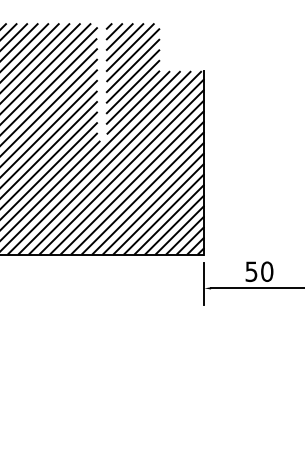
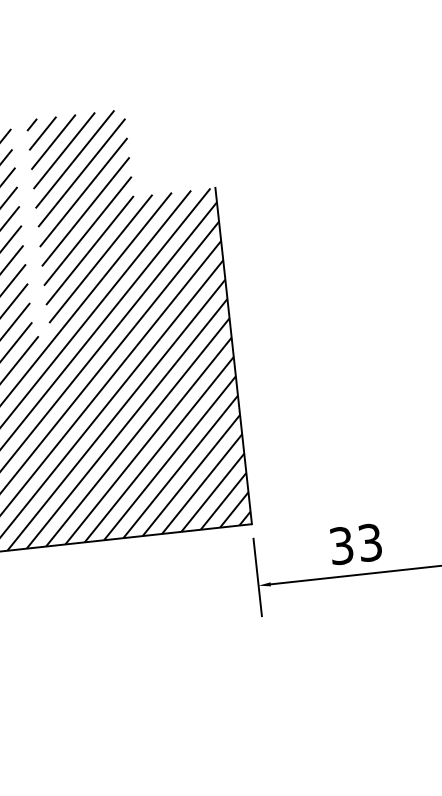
text: (259, 271) -> (356, 543), 50 -> 33

